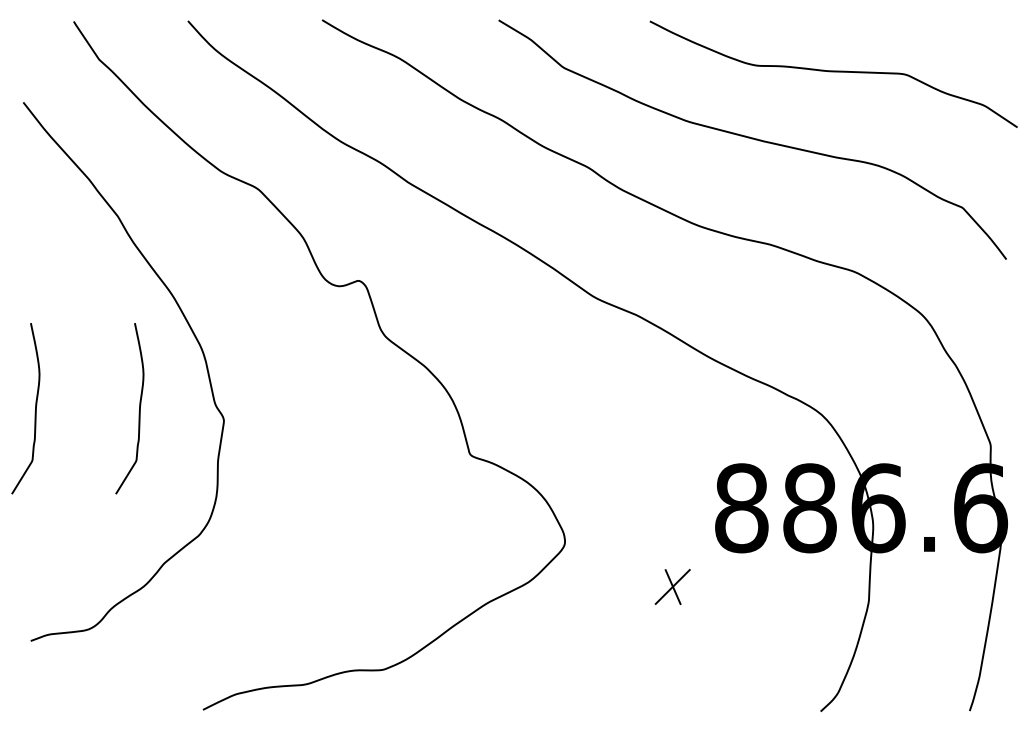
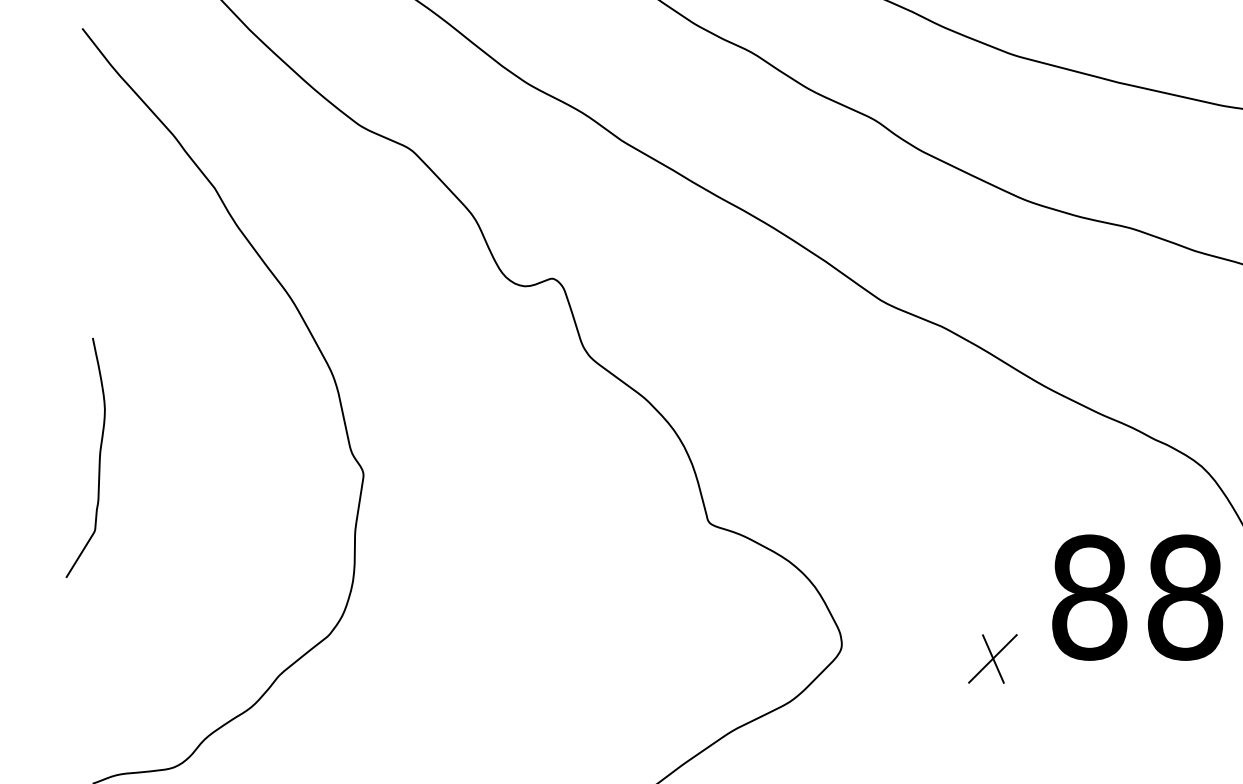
curve: (138, 412) -> (243, 463), removed
part: (672, 586) -> (992, 658), moved

